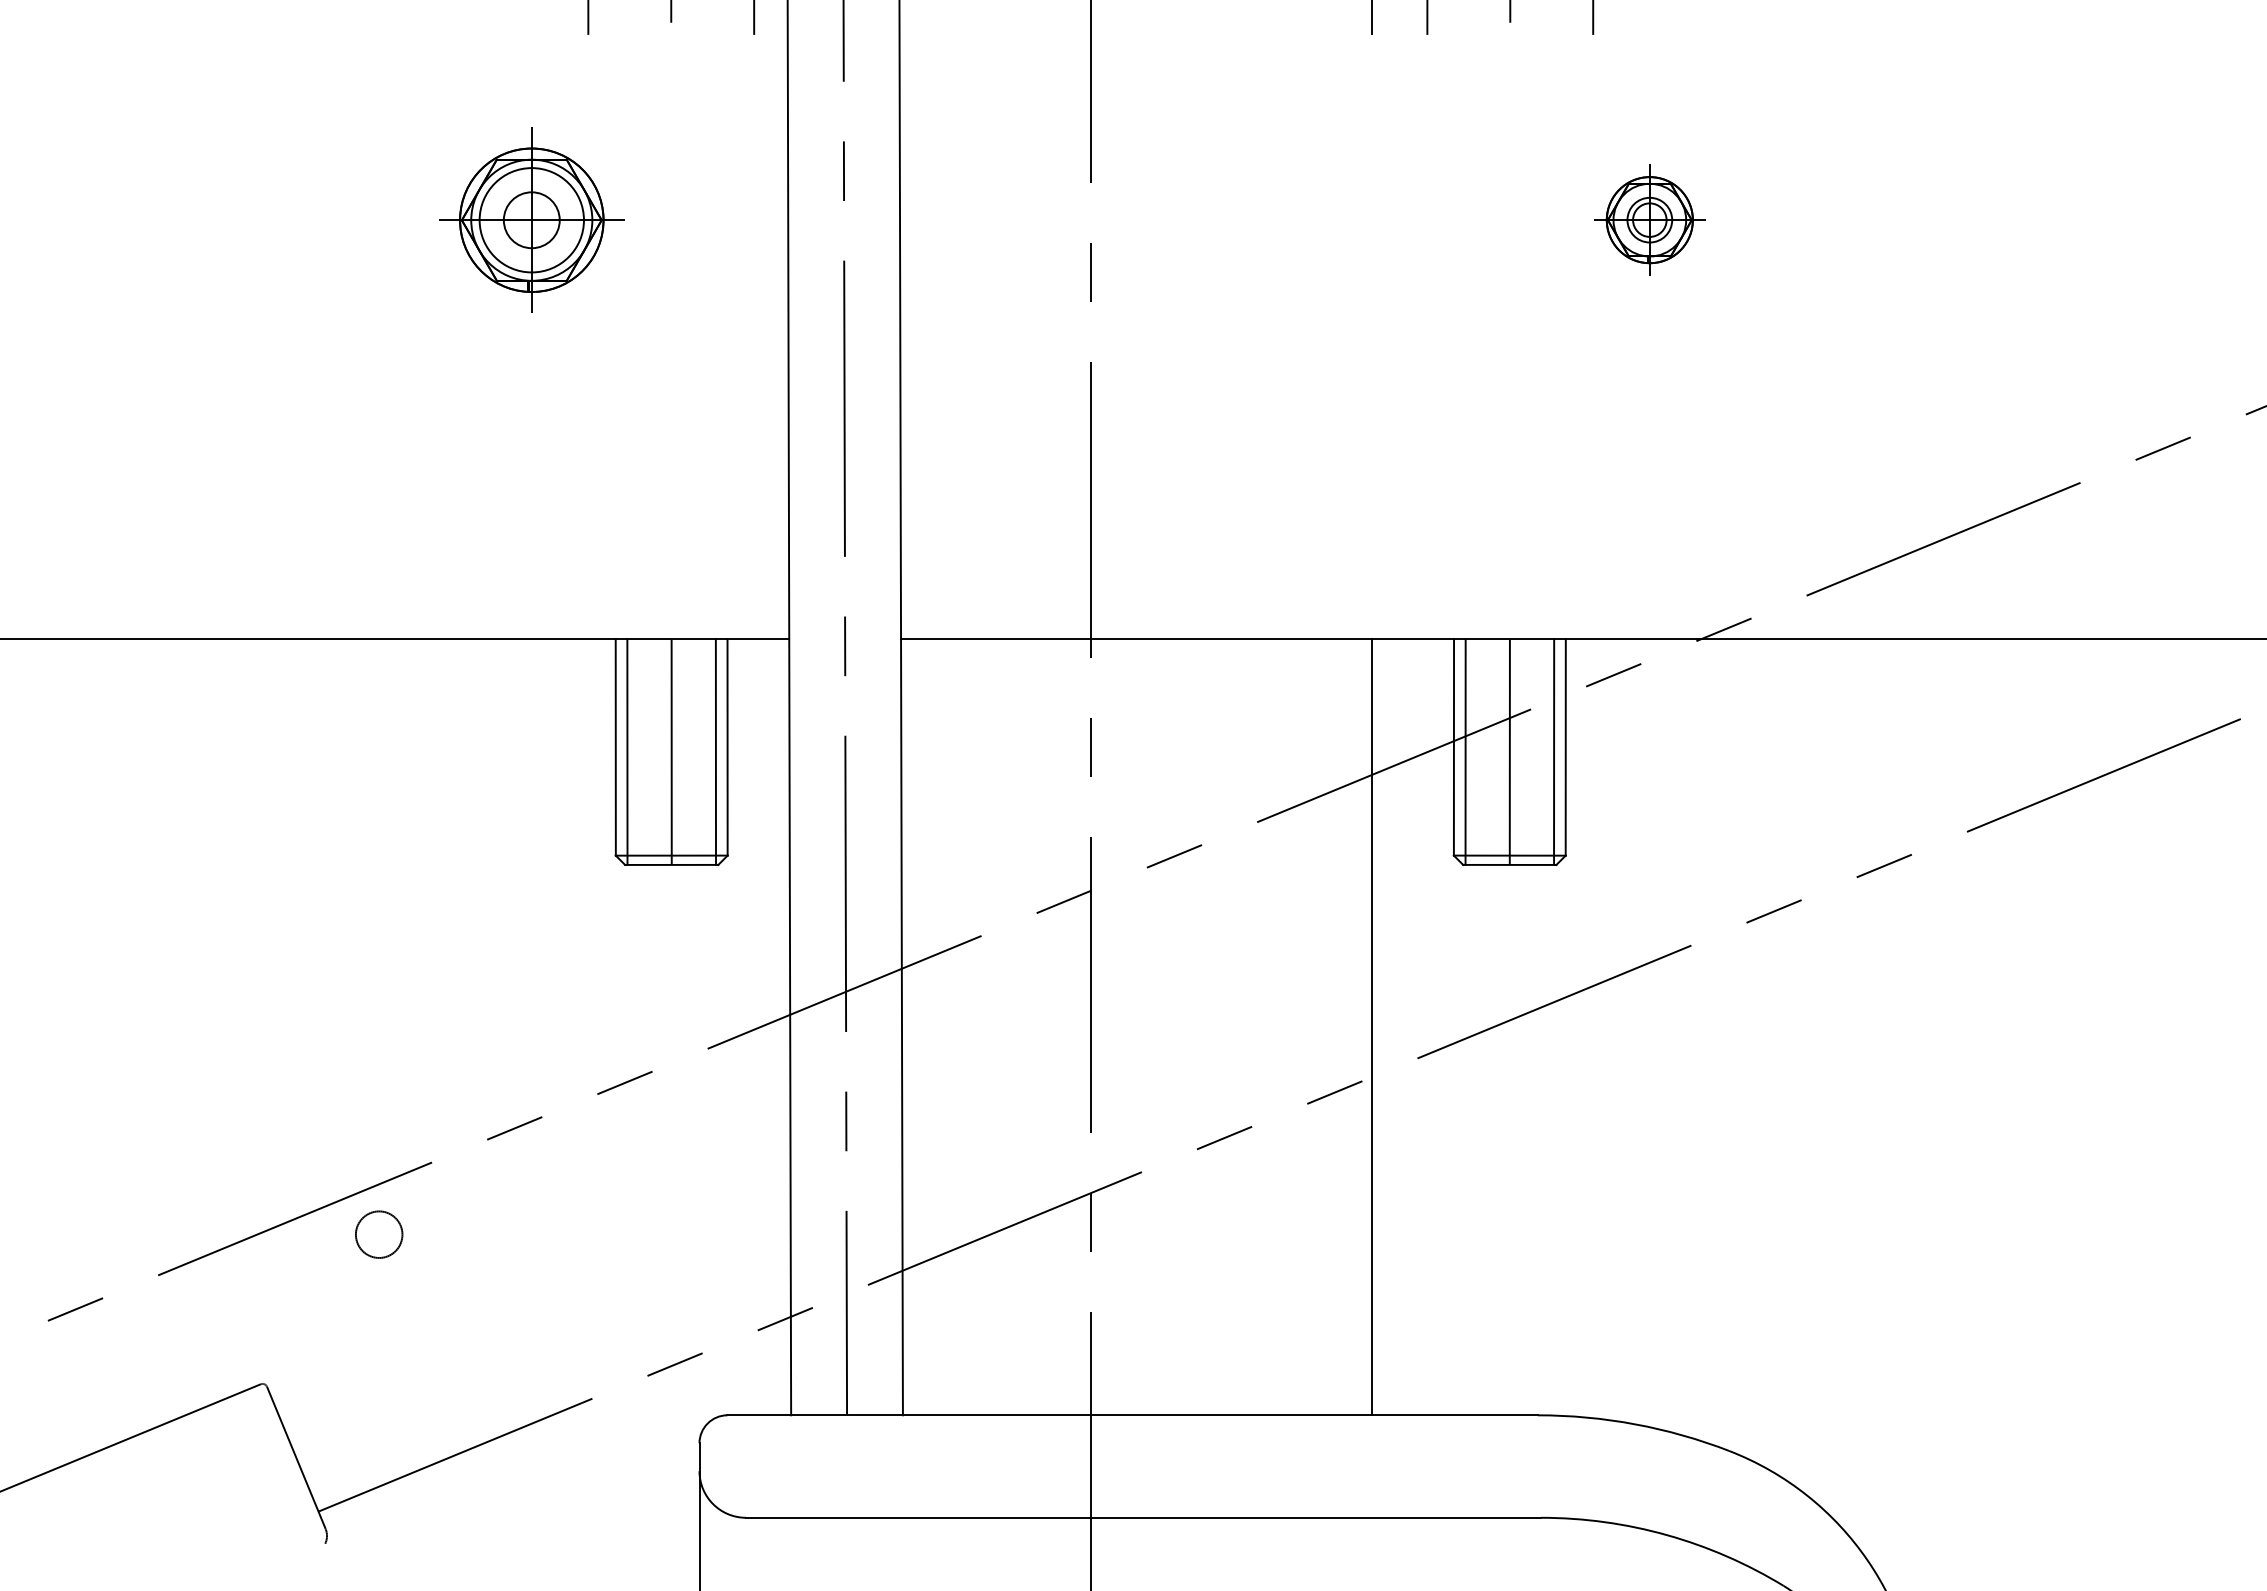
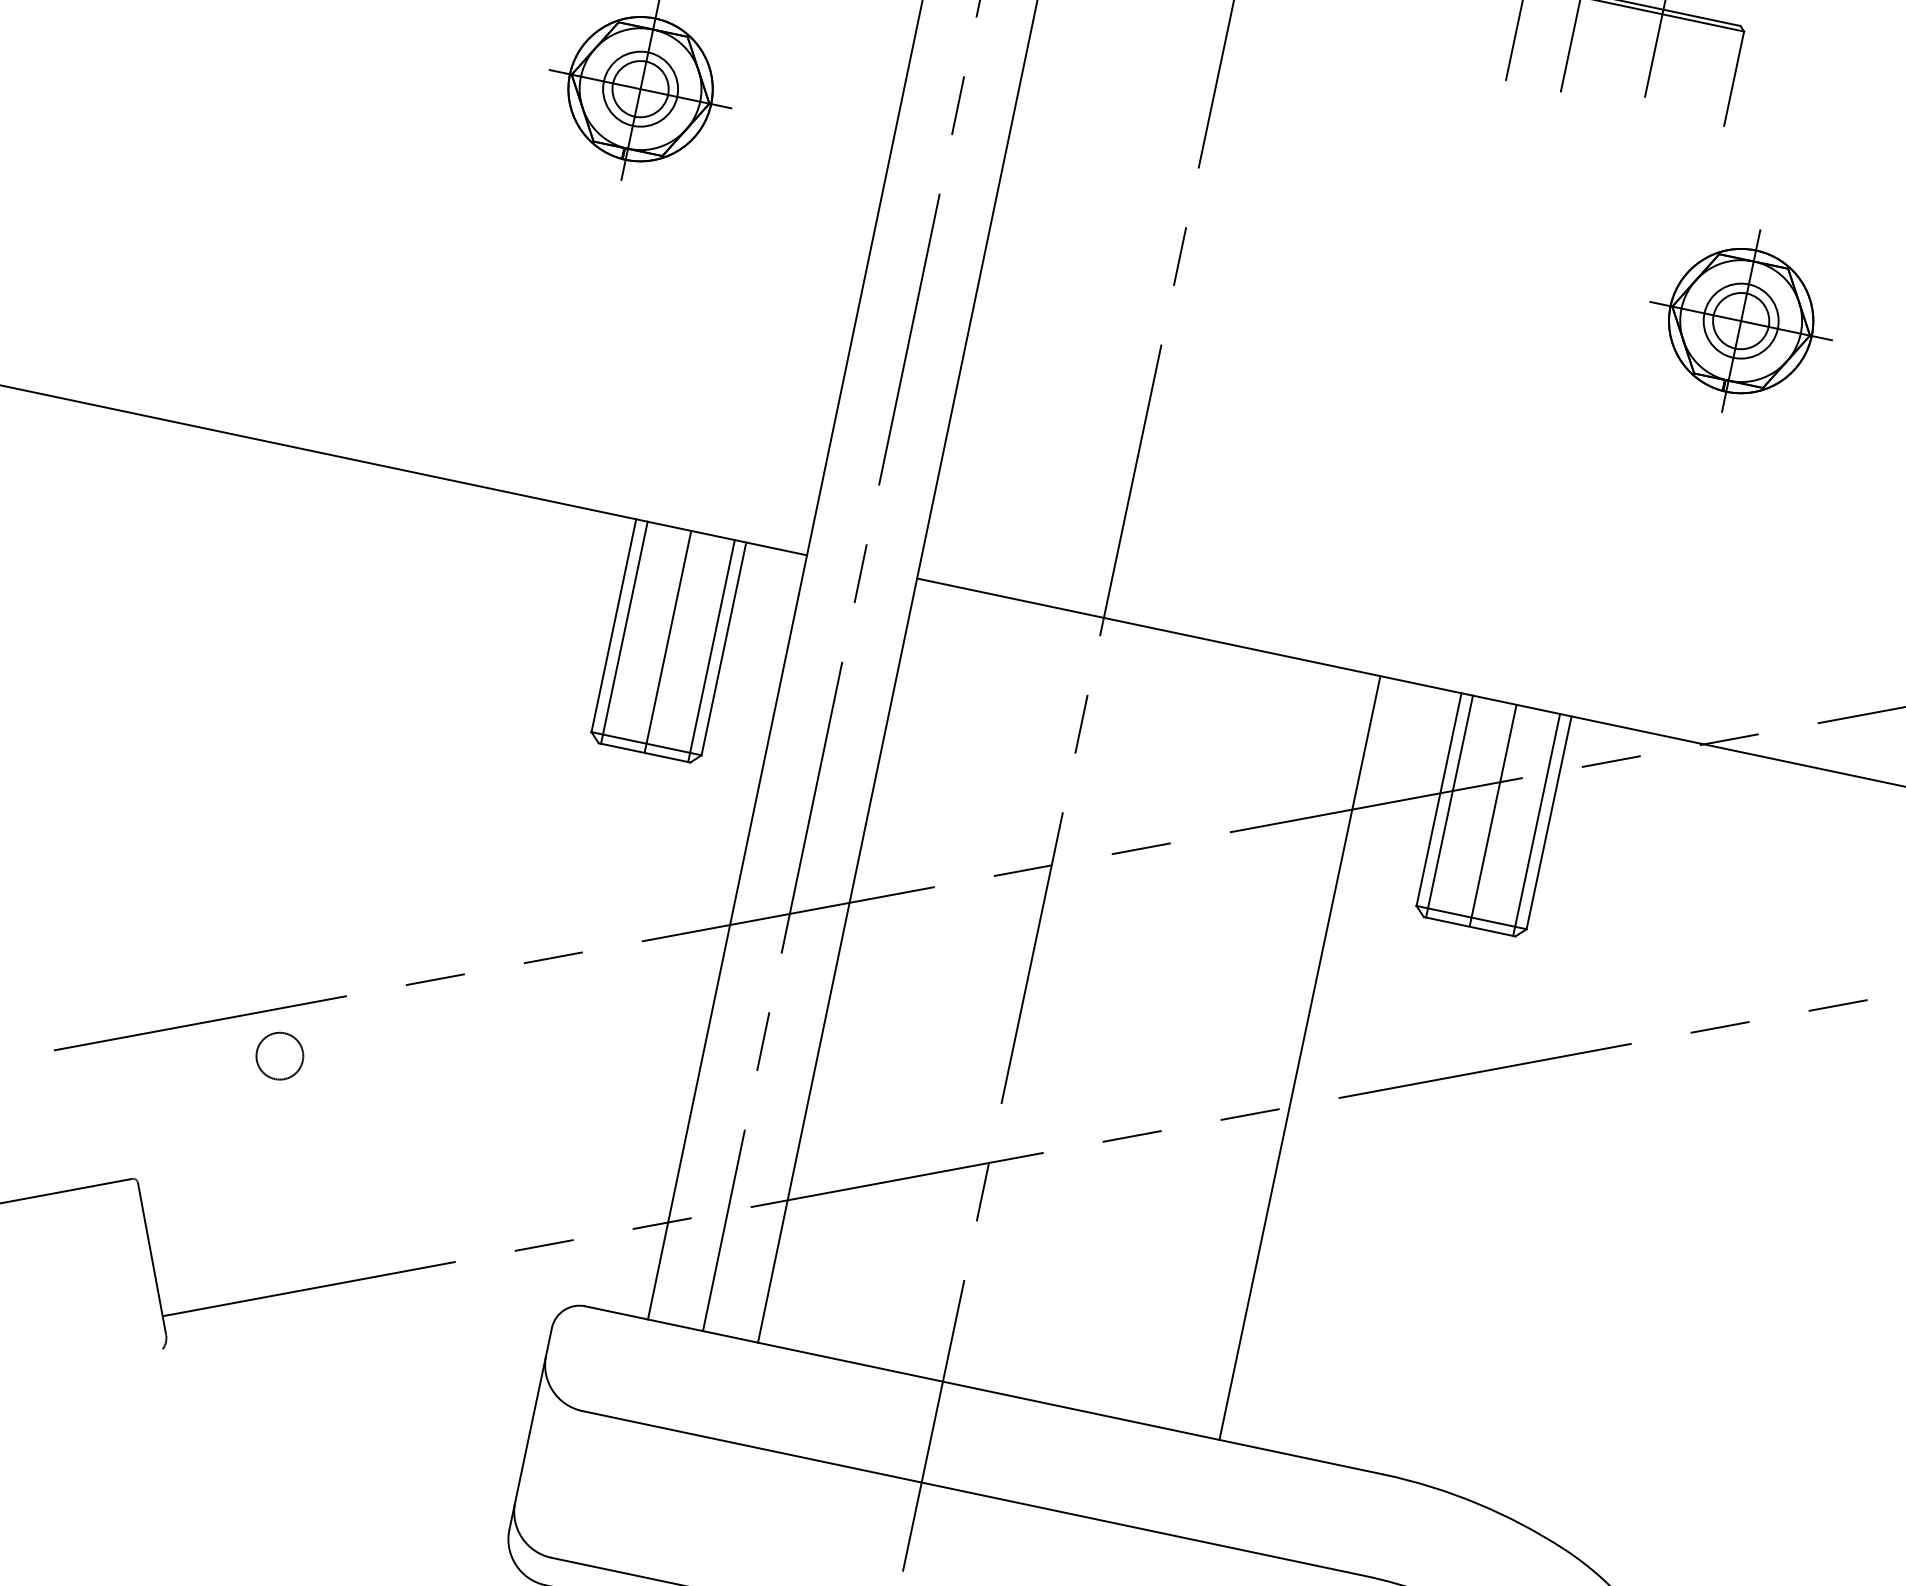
part: (1649, 219) -> (1741, 320), size x1.67
circle: (531, 220) -> (640, 89), size x0.71

